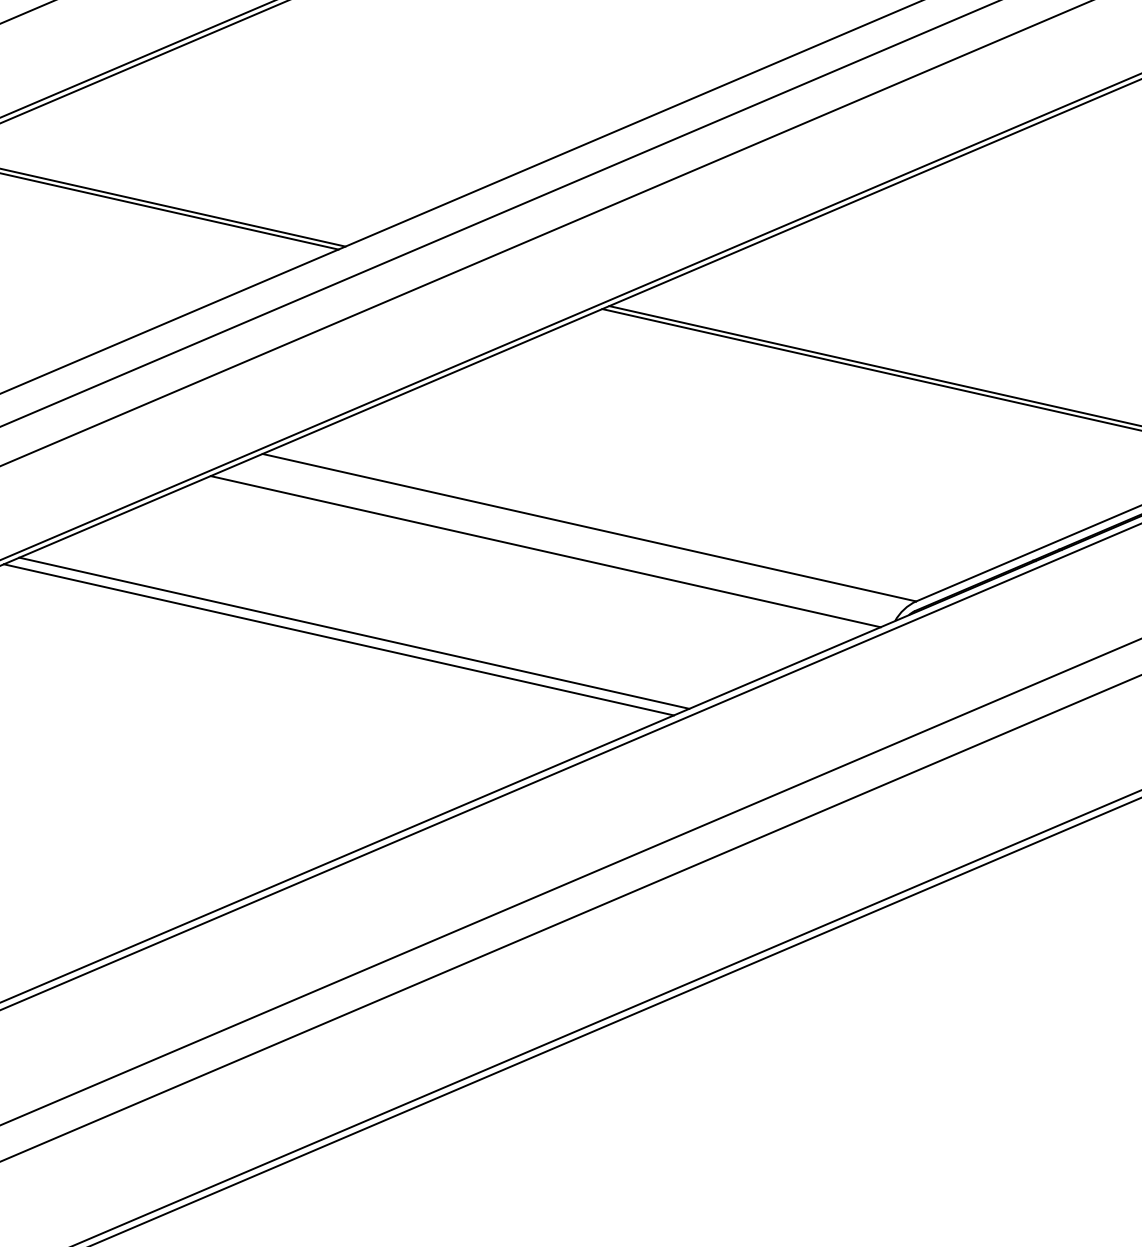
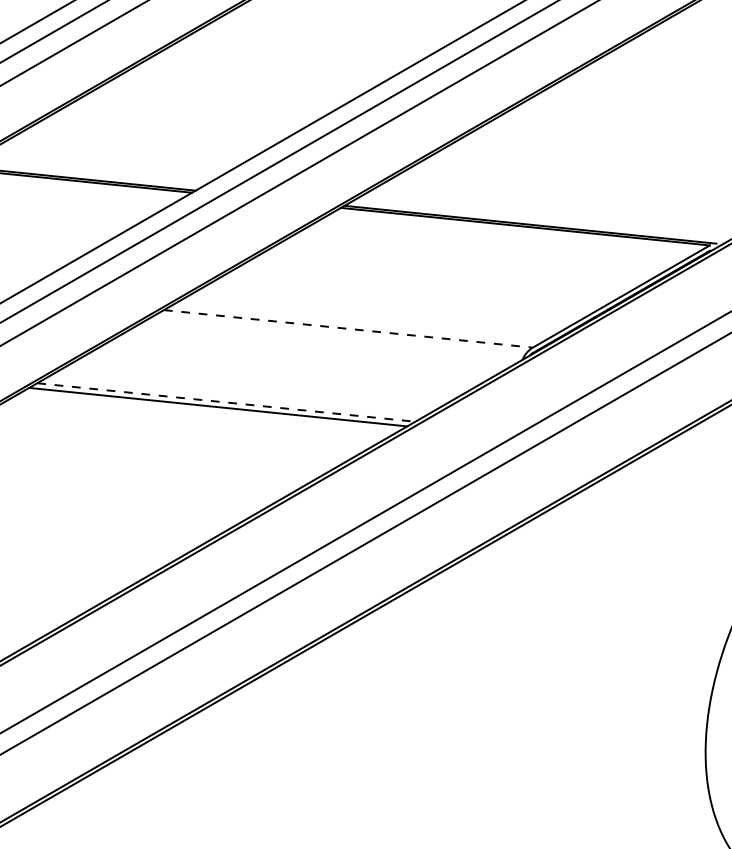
line: (589, 527) -> (348, 328), solid -> dashed
line: (544, 550) -> (325, 344), removed
line: (354, 633) -> (226, 402), solid -> dashed

